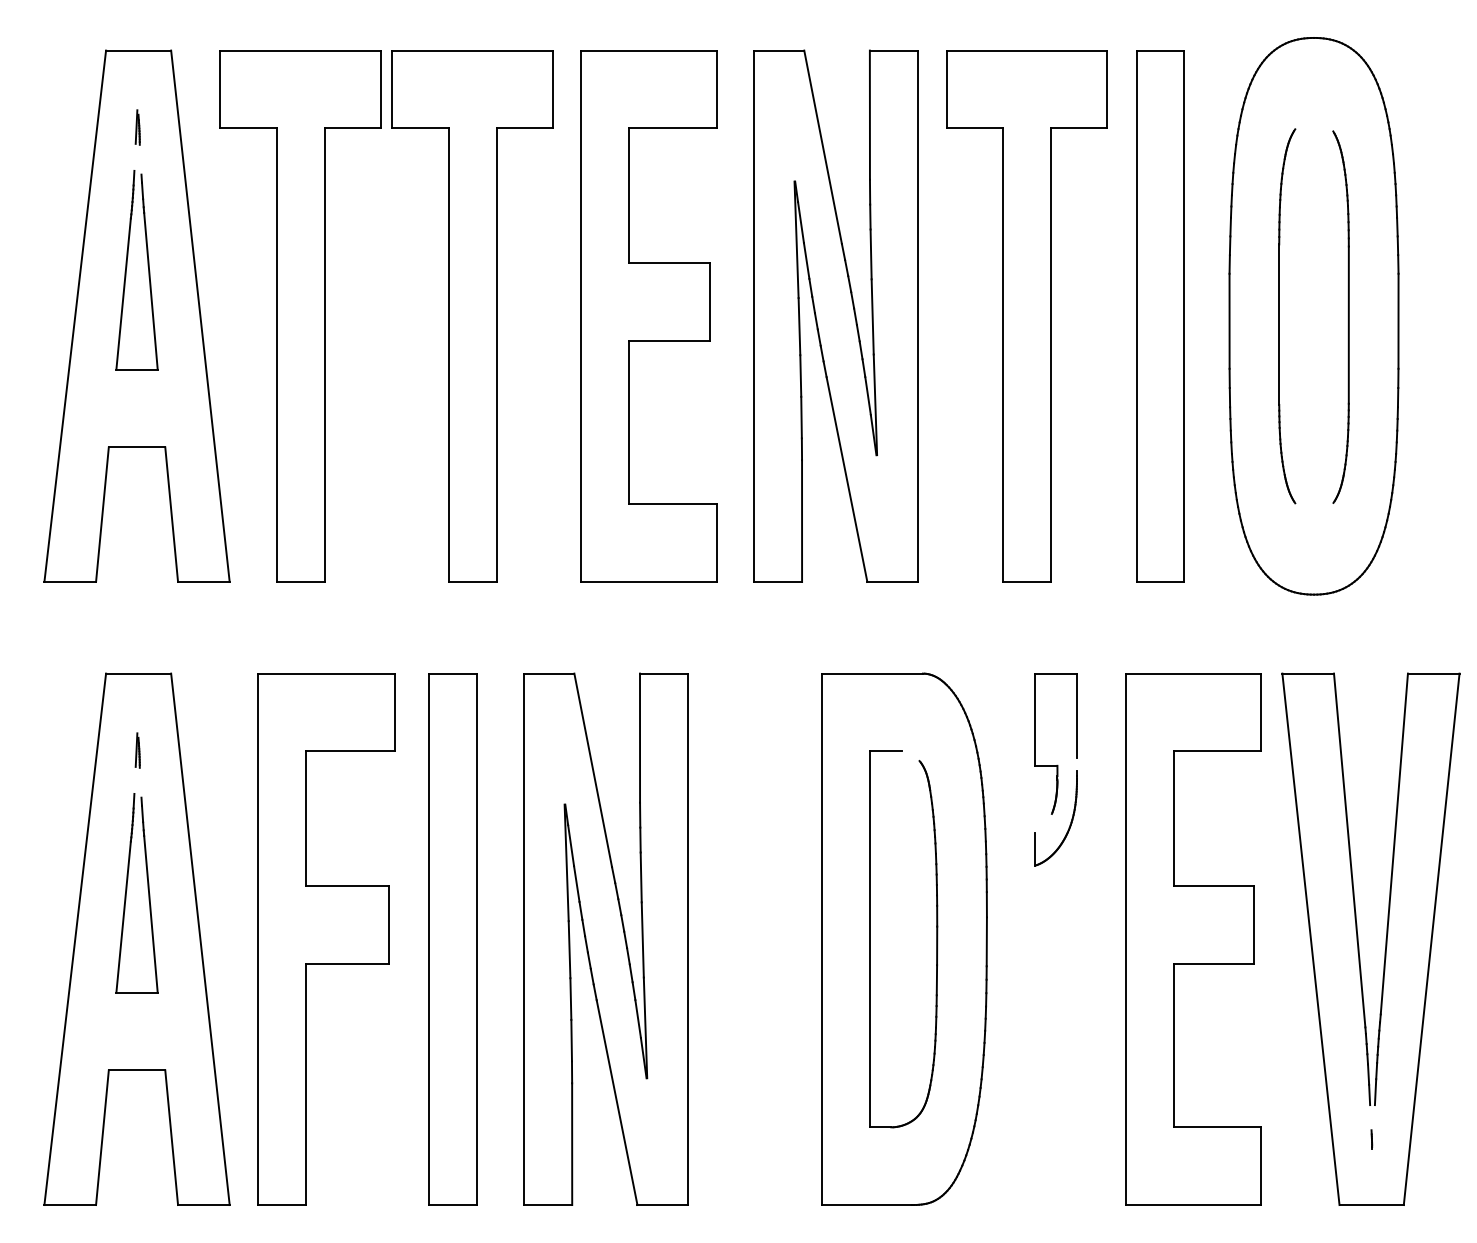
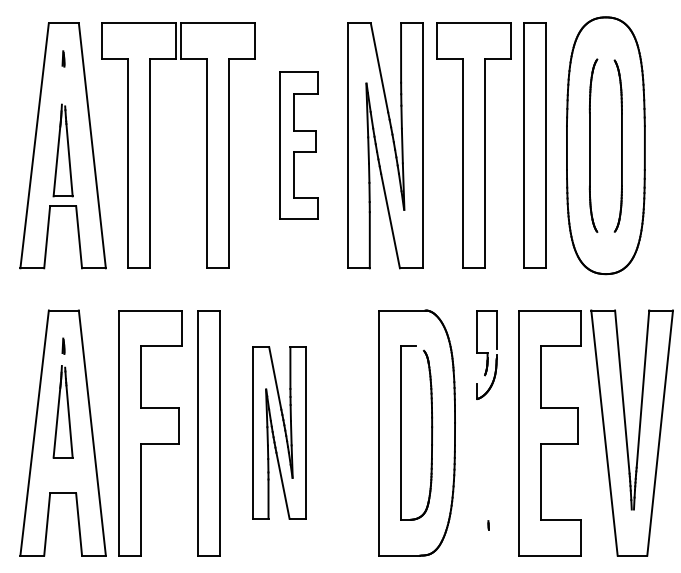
part: (135, 270) -> (62, 150), moved
part: (647, 315) -> (298, 145), size x0.6
part: (606, 938) -> (279, 432), size x0.7
part: (1371, 1139) -> (488, 525), moved

